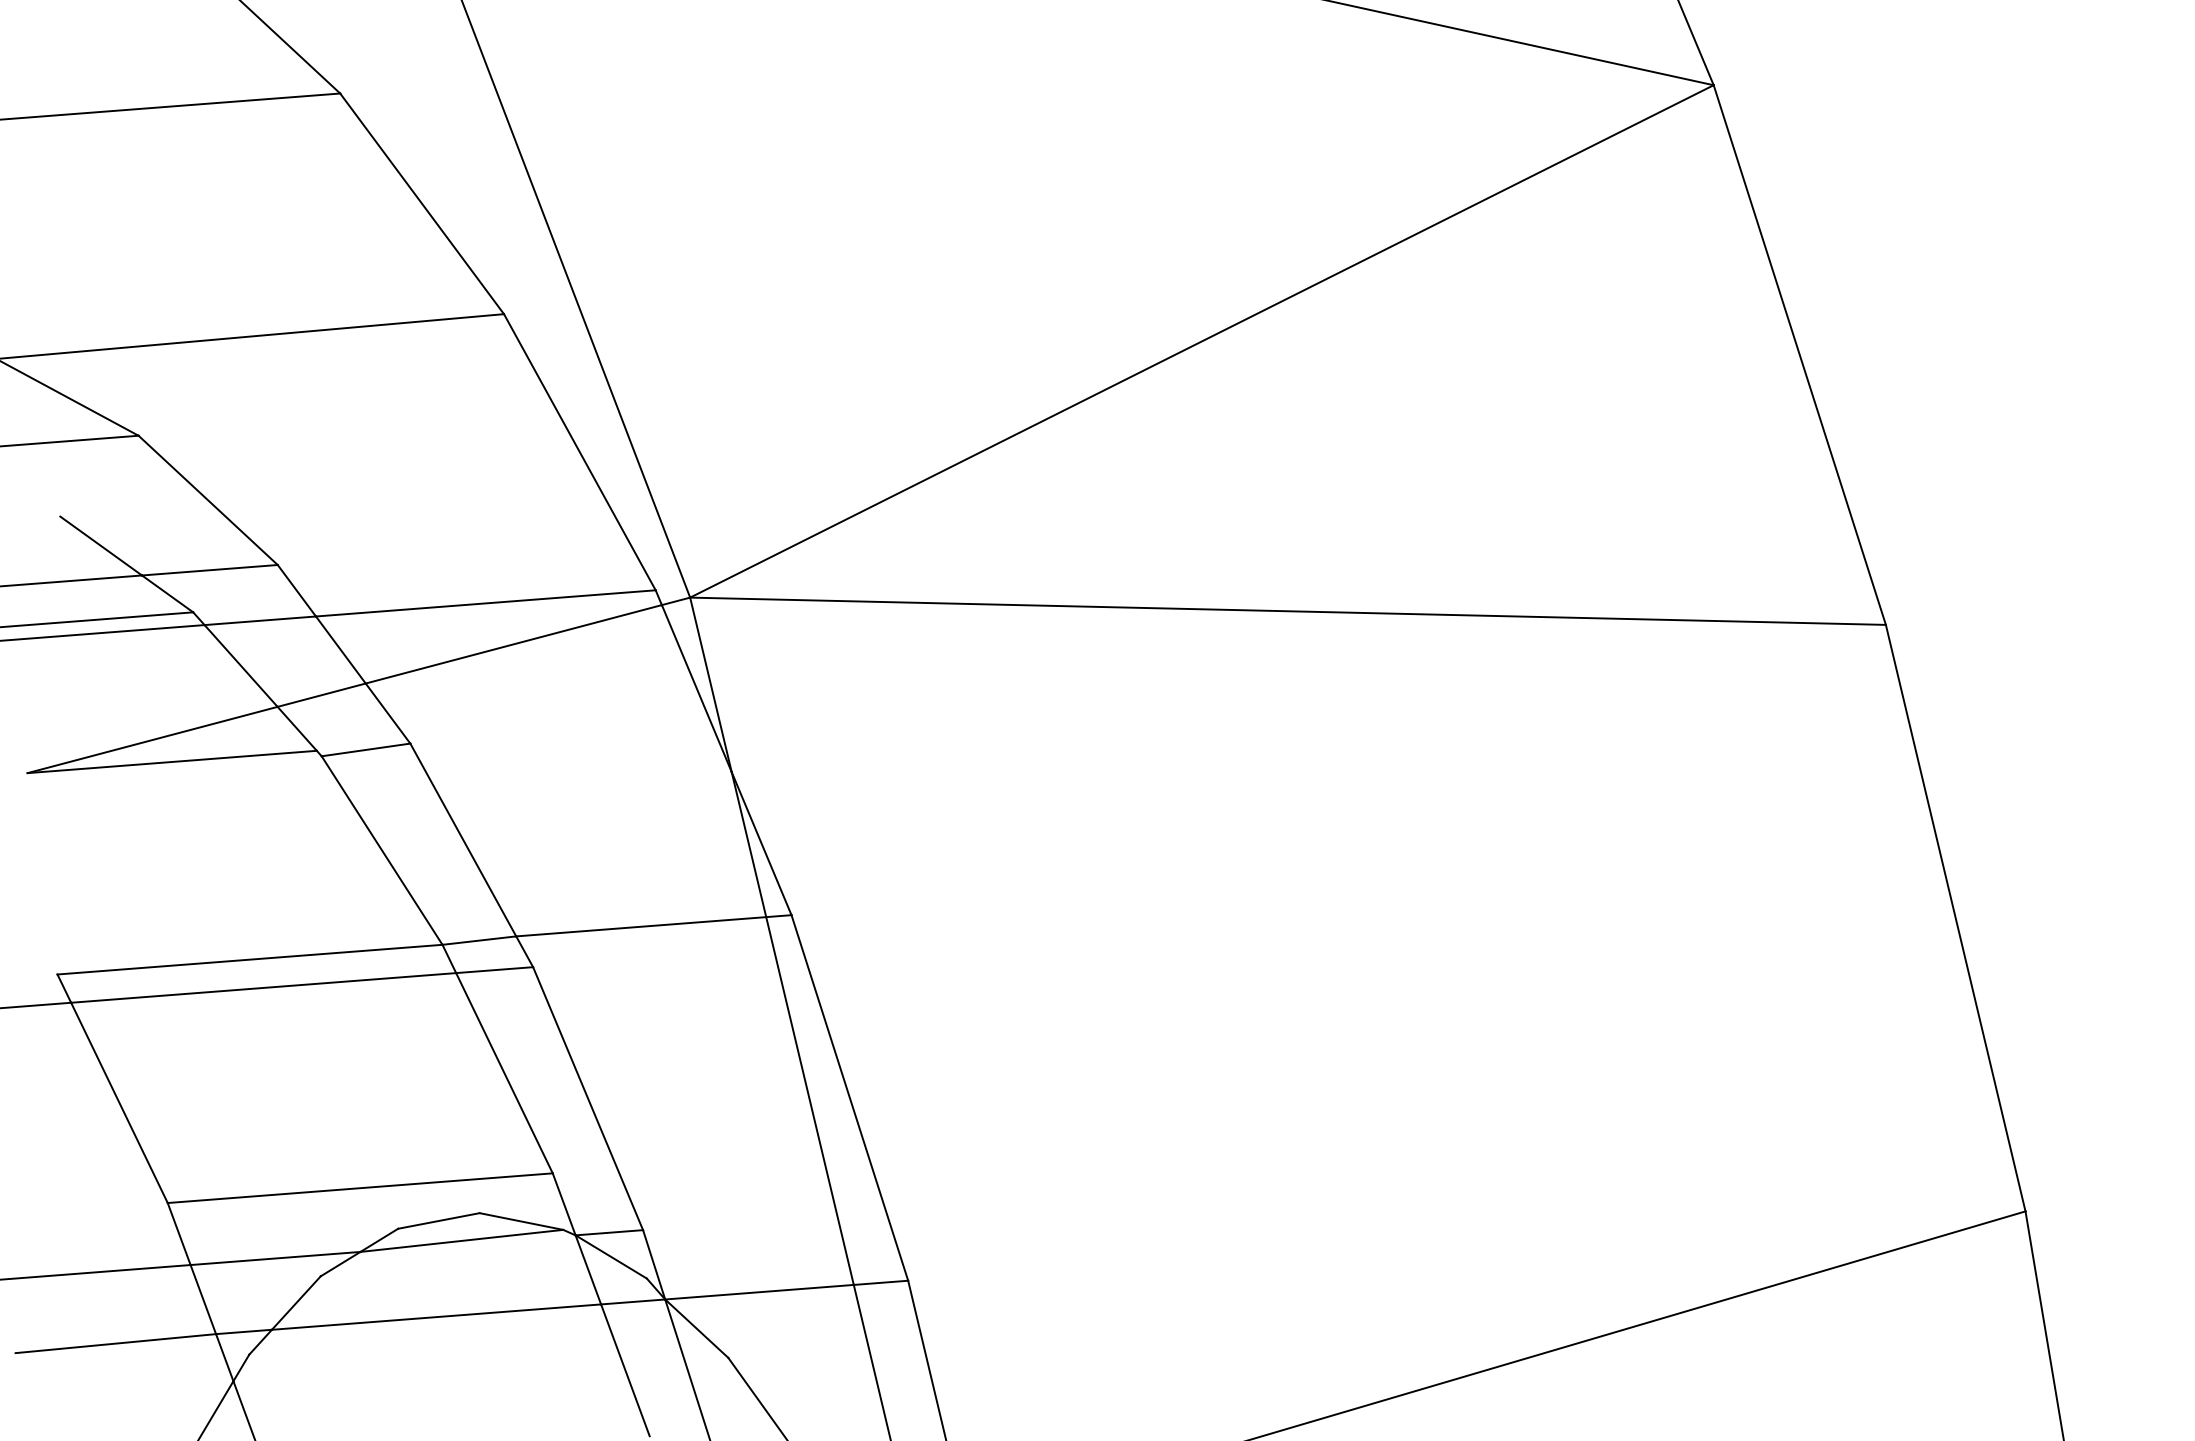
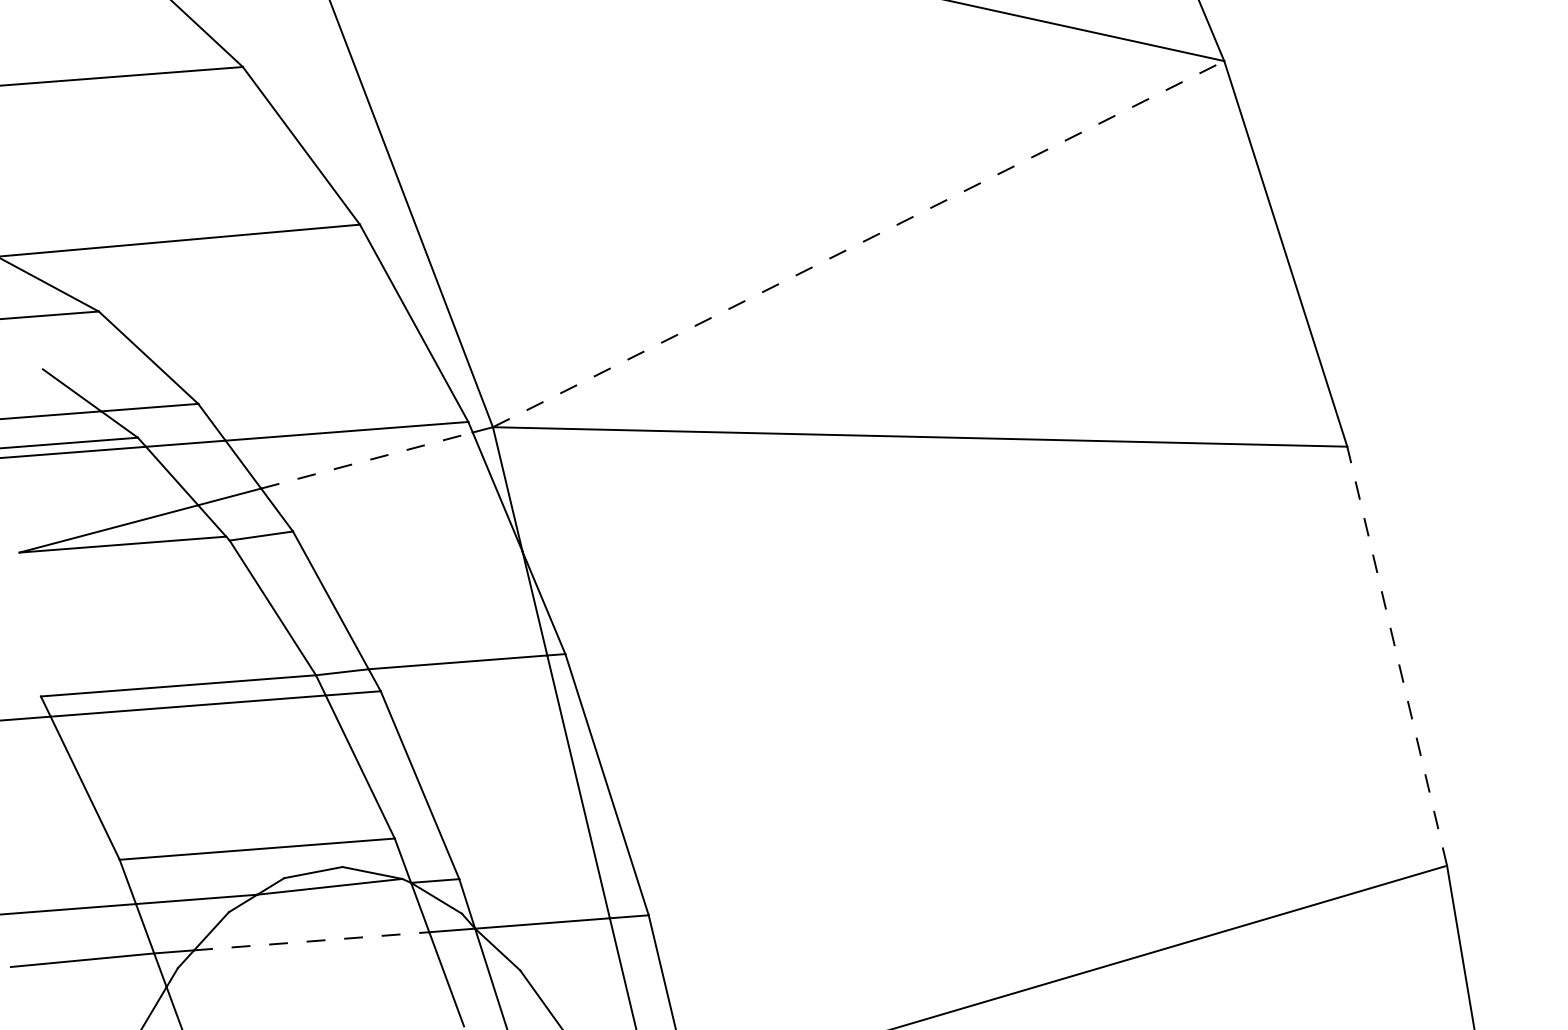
line: (1202, 341) -> (859, 244), solid -> dashed
line: (514, 644) -> (367, 460), solid -> dashed
line: (1955, 917) -> (1397, 655), solid -> dashed
line: (437, 1317) -> (312, 941), solid -> dashed

